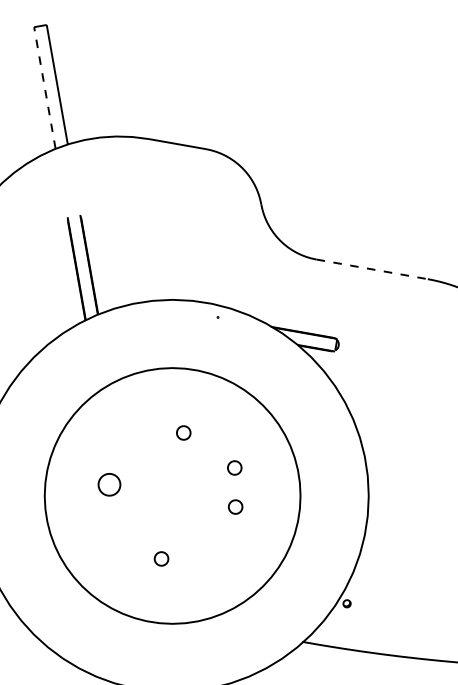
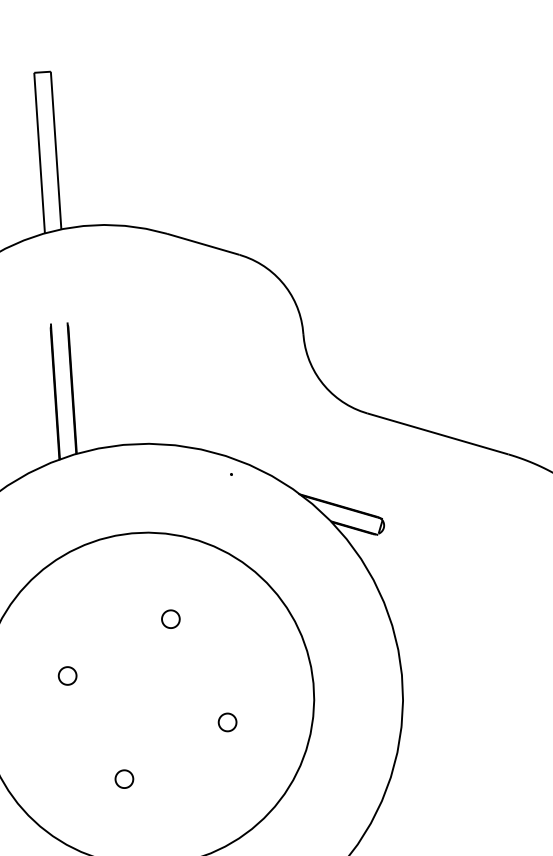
line: (44, 88) -> (39, 153), dashed -> solid
line: (372, 269) -> (438, 434), dashed -> solid
part: (234, 467) -> (231, 671), removed
part: (109, 484) -> (67, 675), size x0.62

